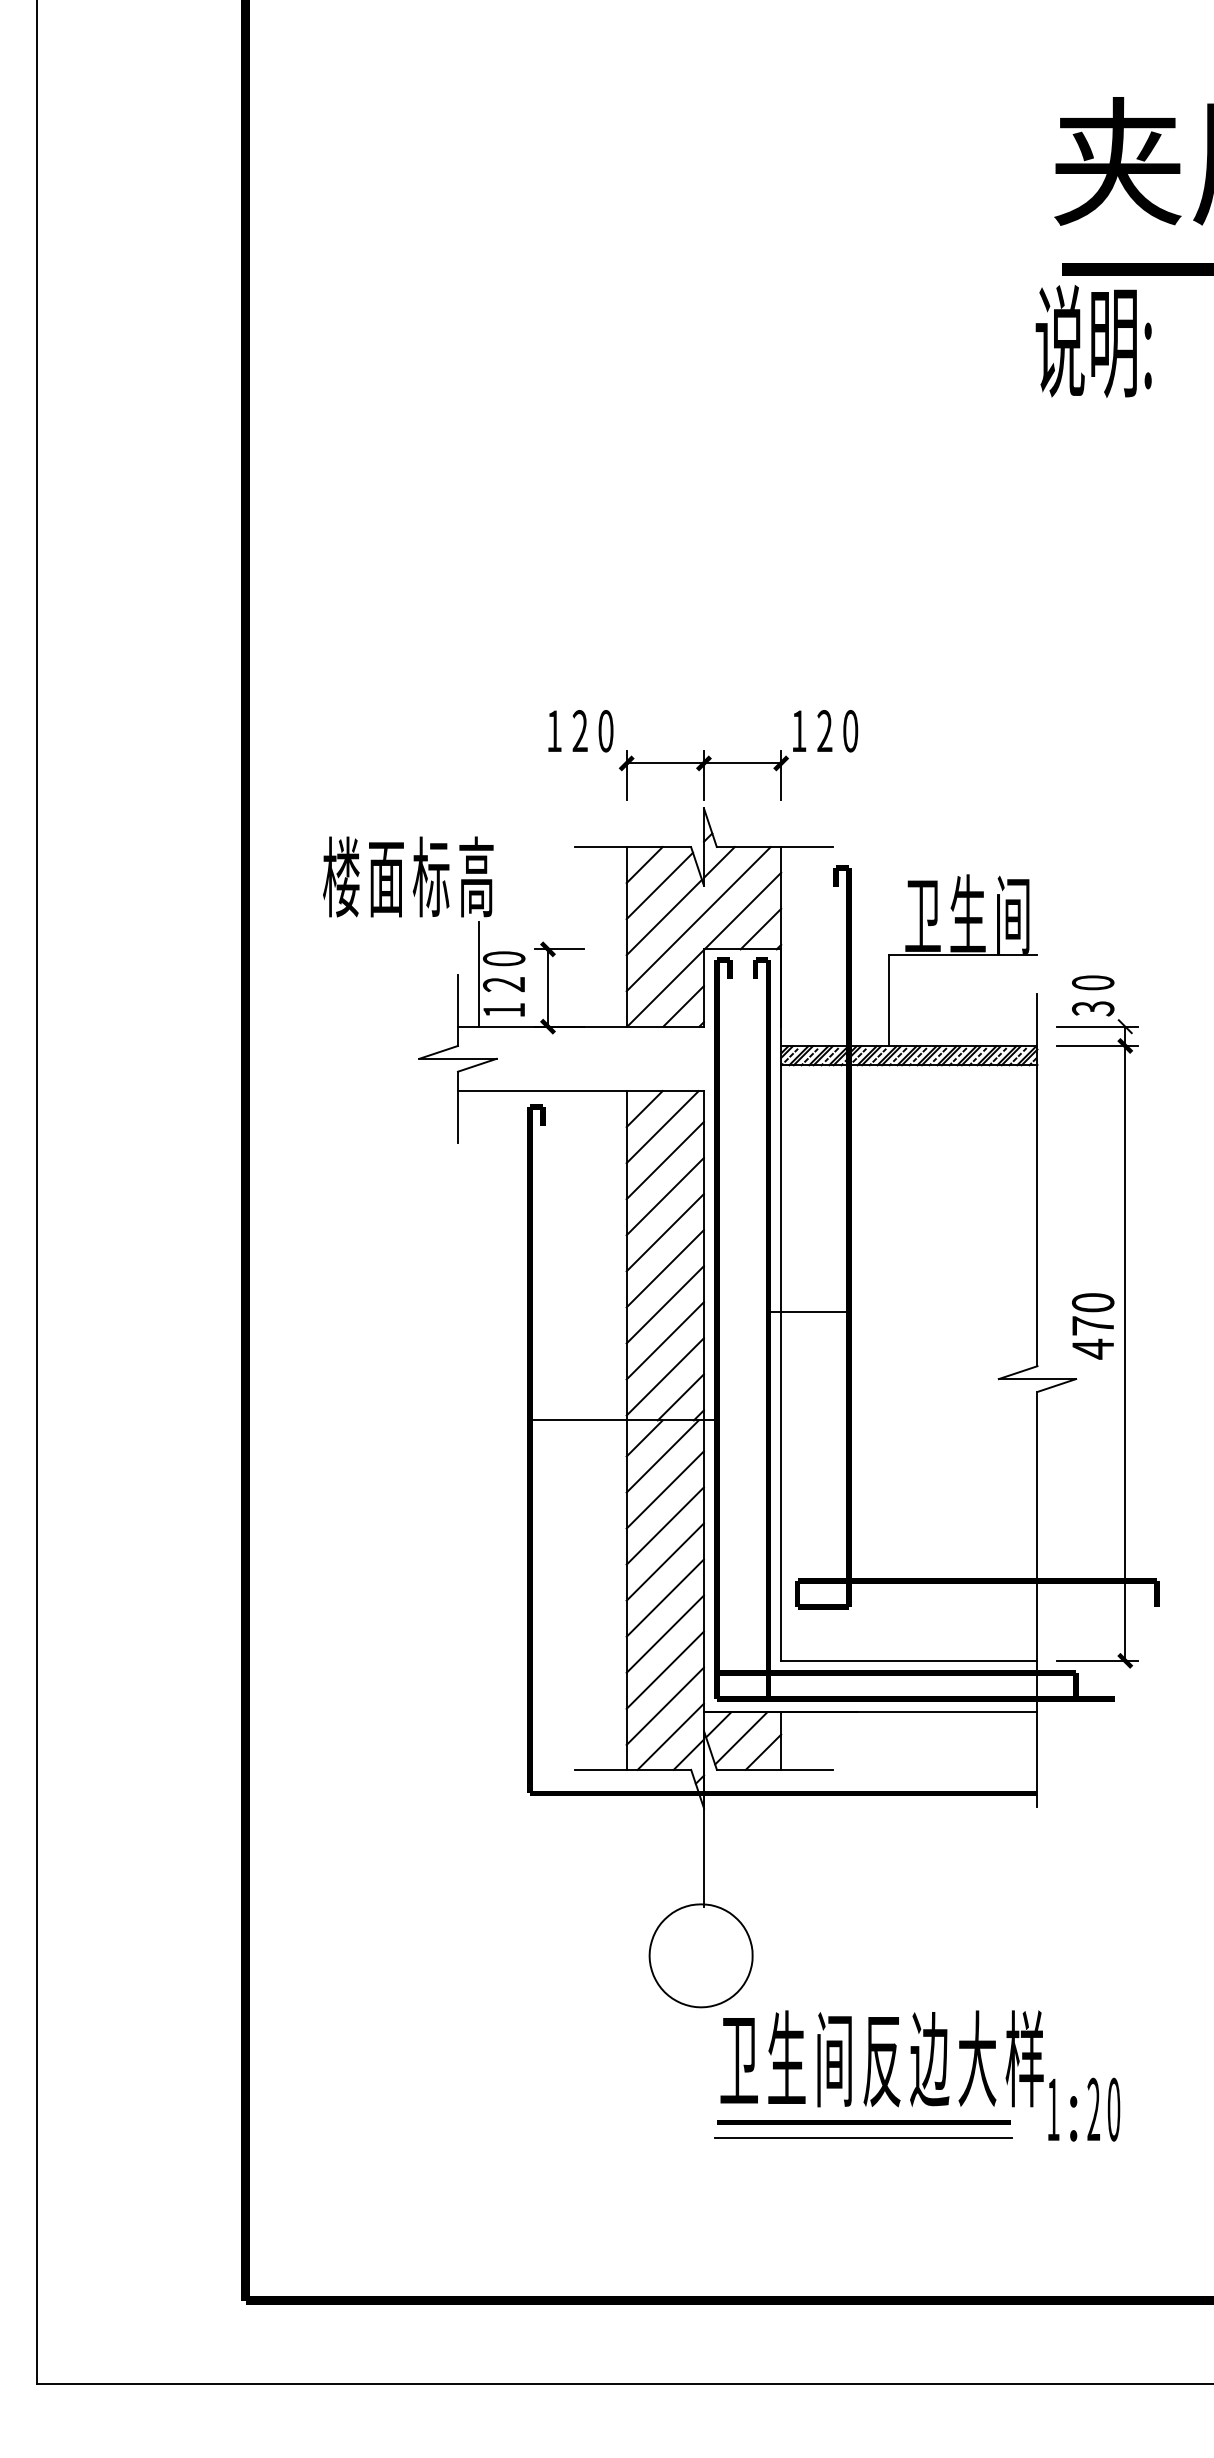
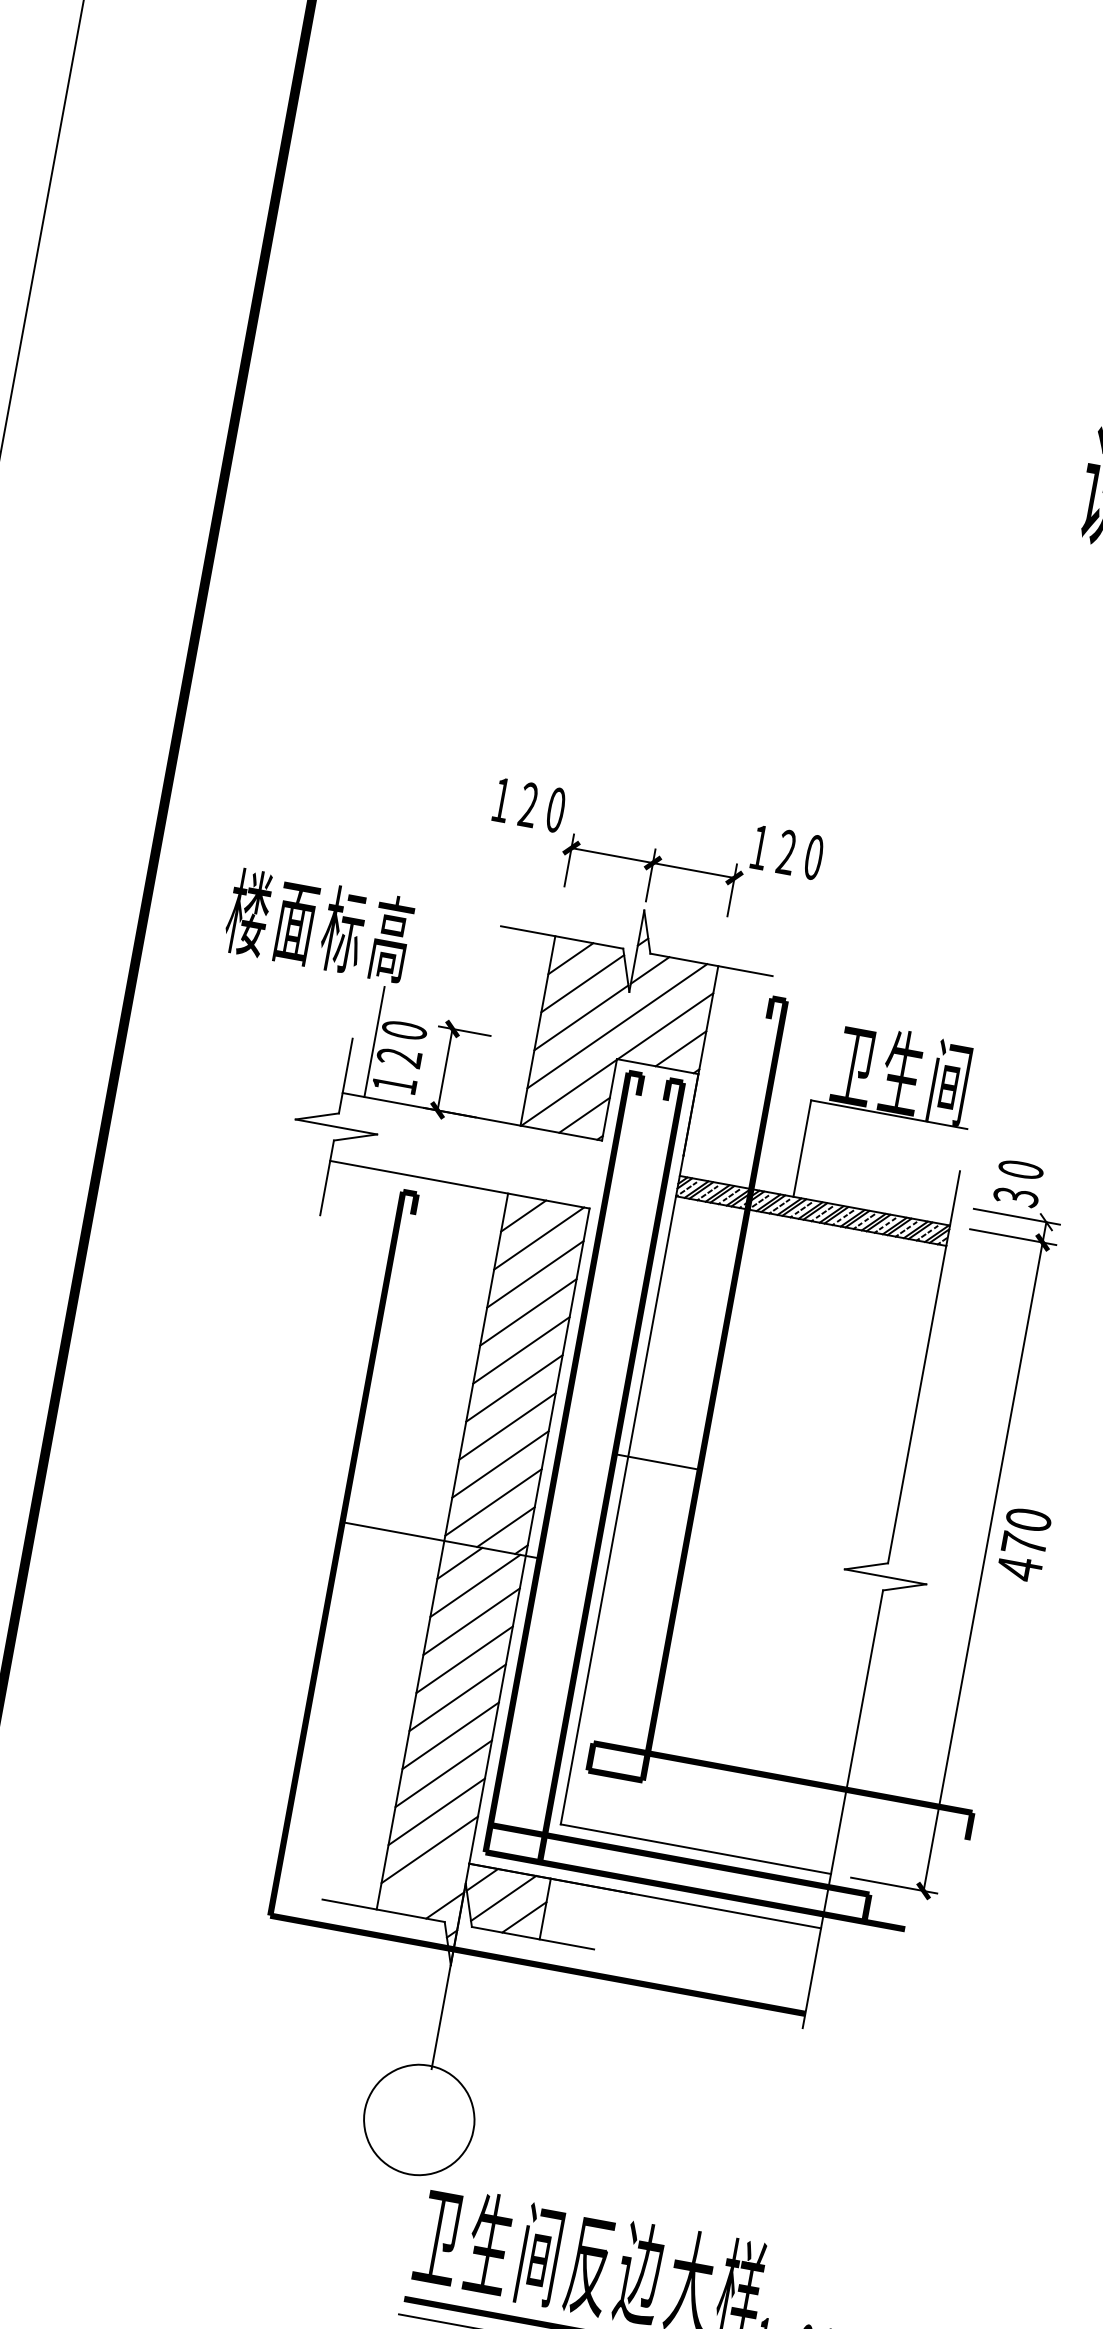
text: (1093, 1326) -> (1024, 1545), moved
line: (670, 1736) -> (429, 1882), removed

